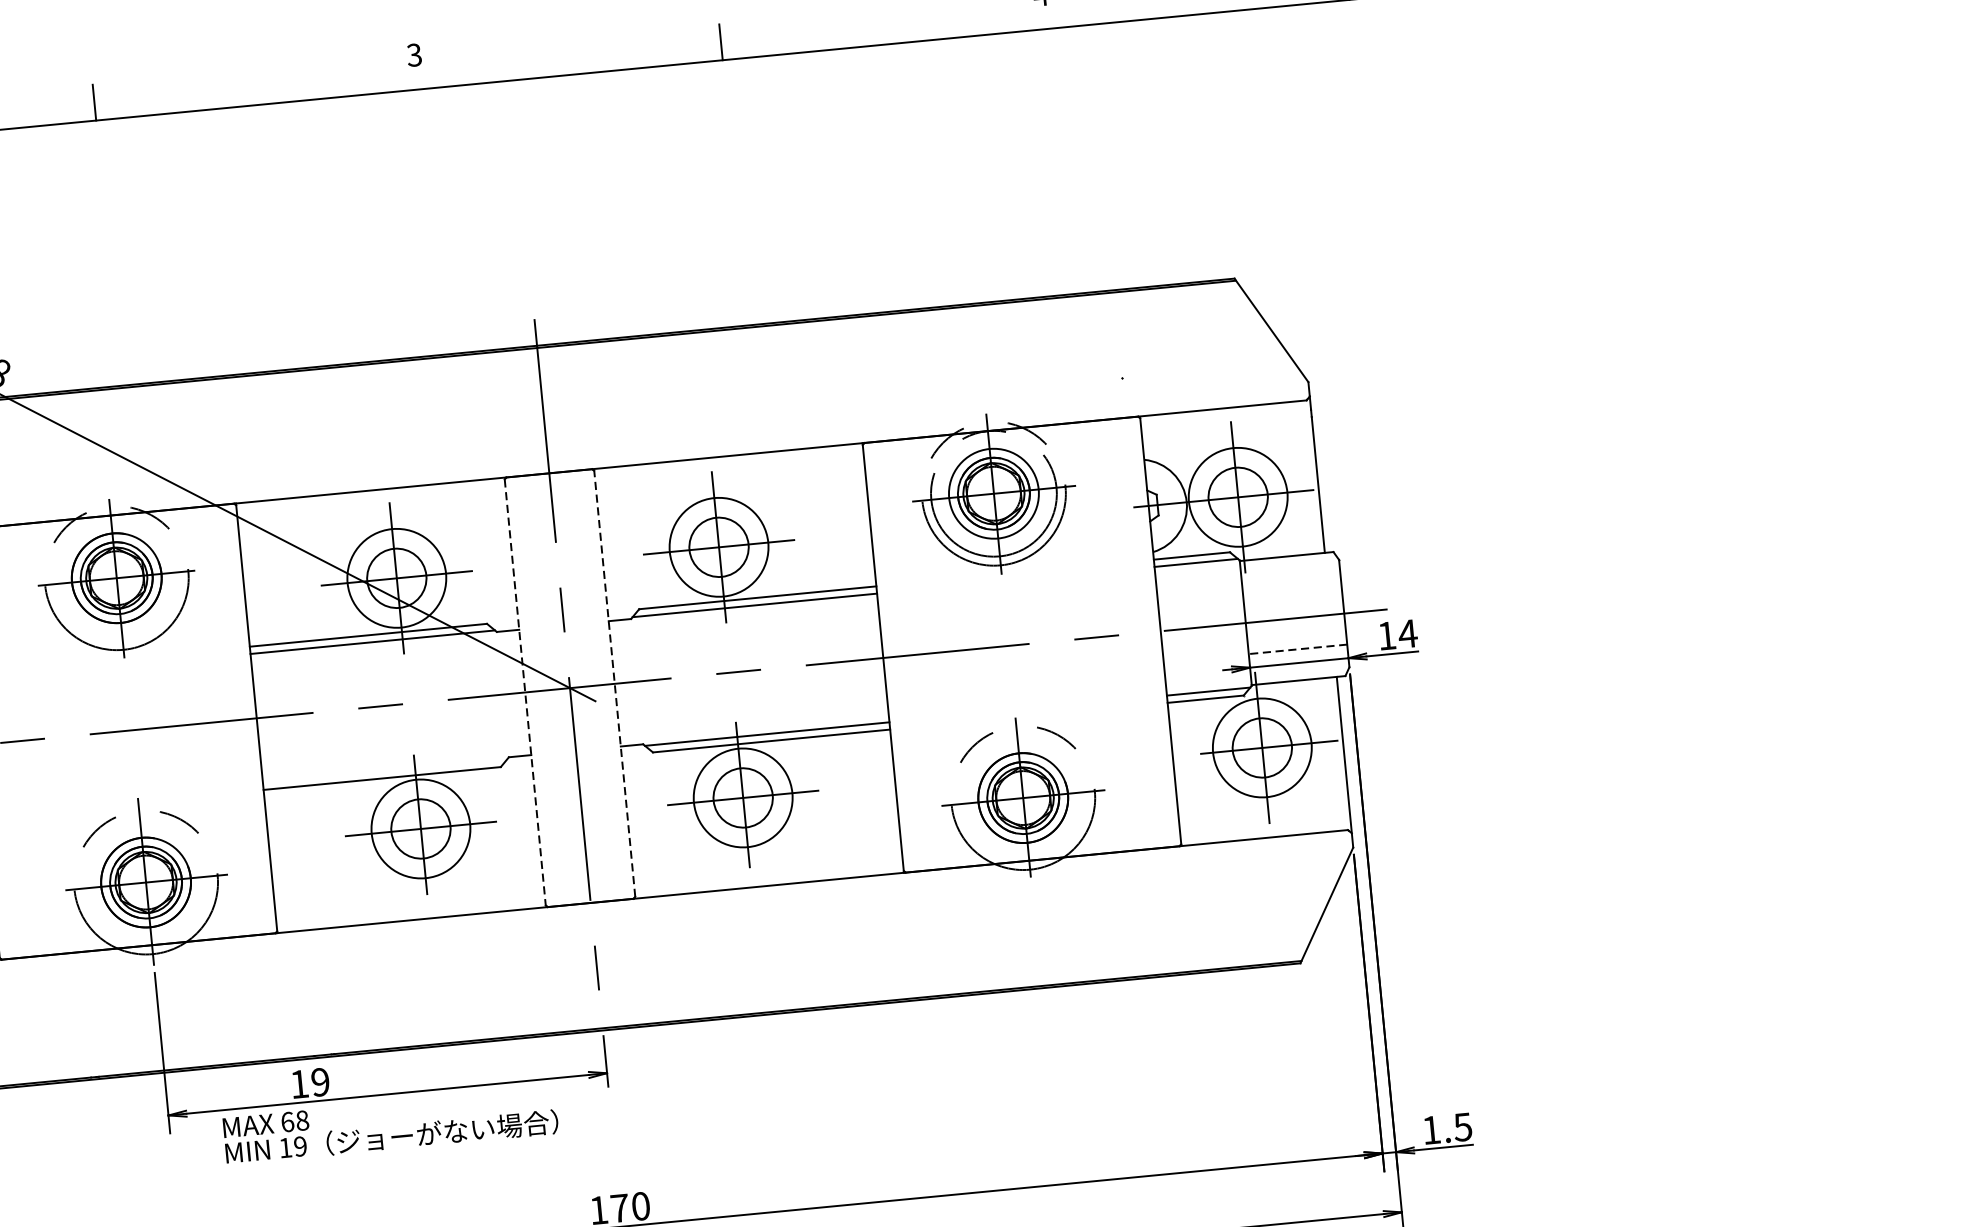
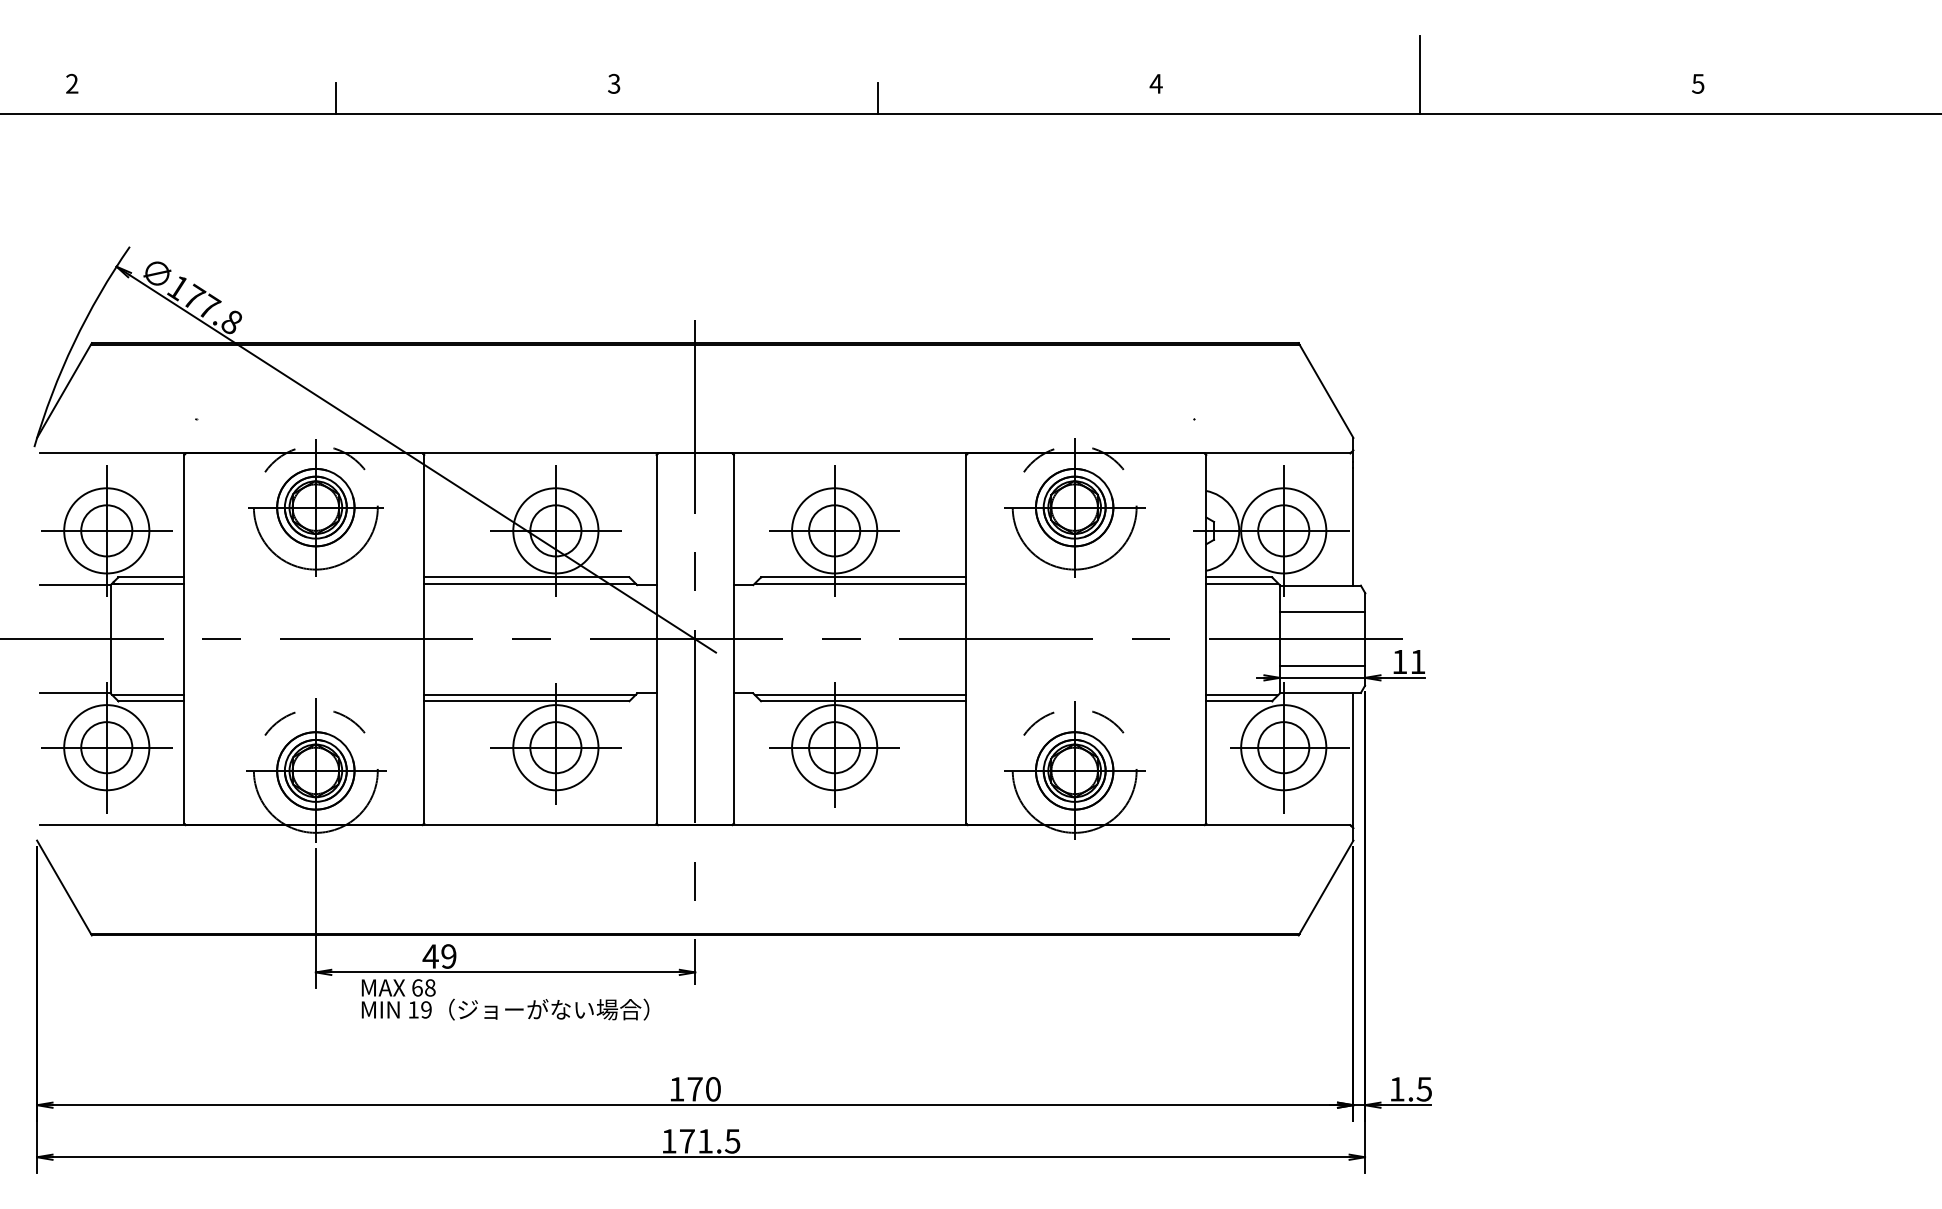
circle: (993, 493) -> (1074, 507), size x0.71
line: (1292, 587) -> (1322, 612), added
text: (1407, 633) -> (1417, 661), 14 -> 11
line: (1298, 649) -> (1322, 666), dashed -> solid
line: (614, 682) -> (733, 638), dashed -> solid
line: (525, 692) -> (656, 639), dashed -> solid
line: (384, 770) -> (529, 694), added
text: (299, 1084) -> (430, 956), 19 -> 49

